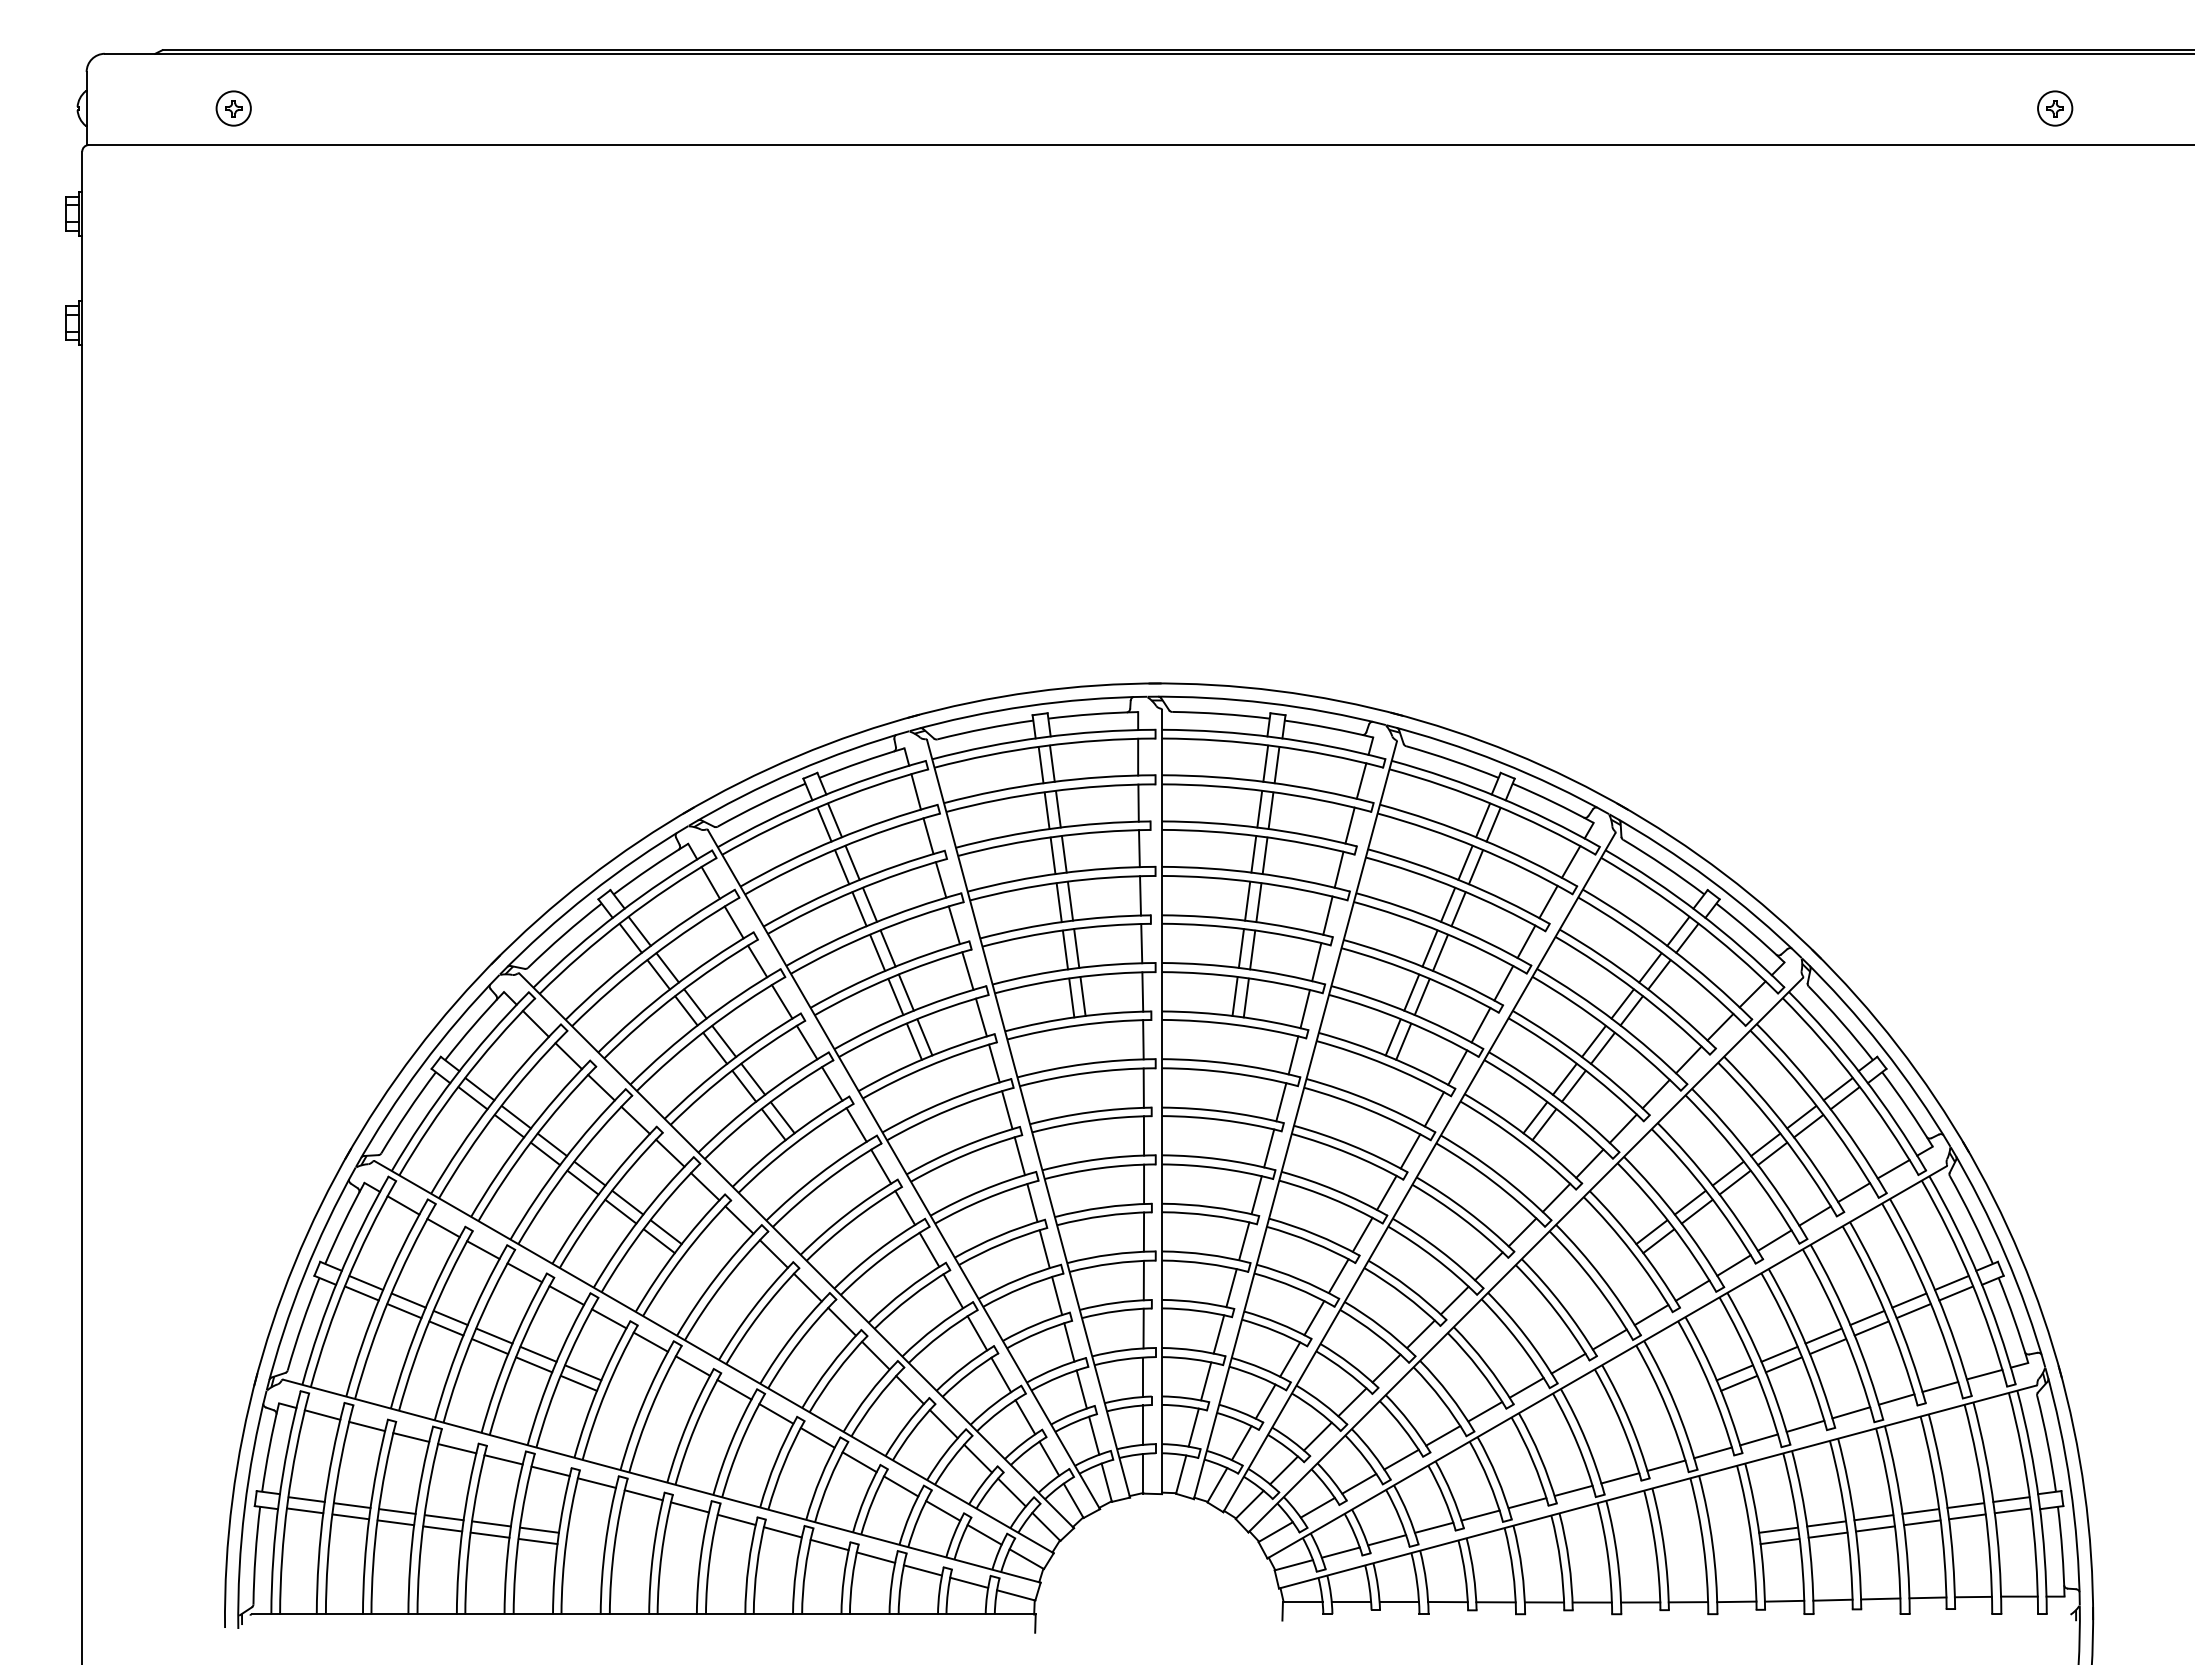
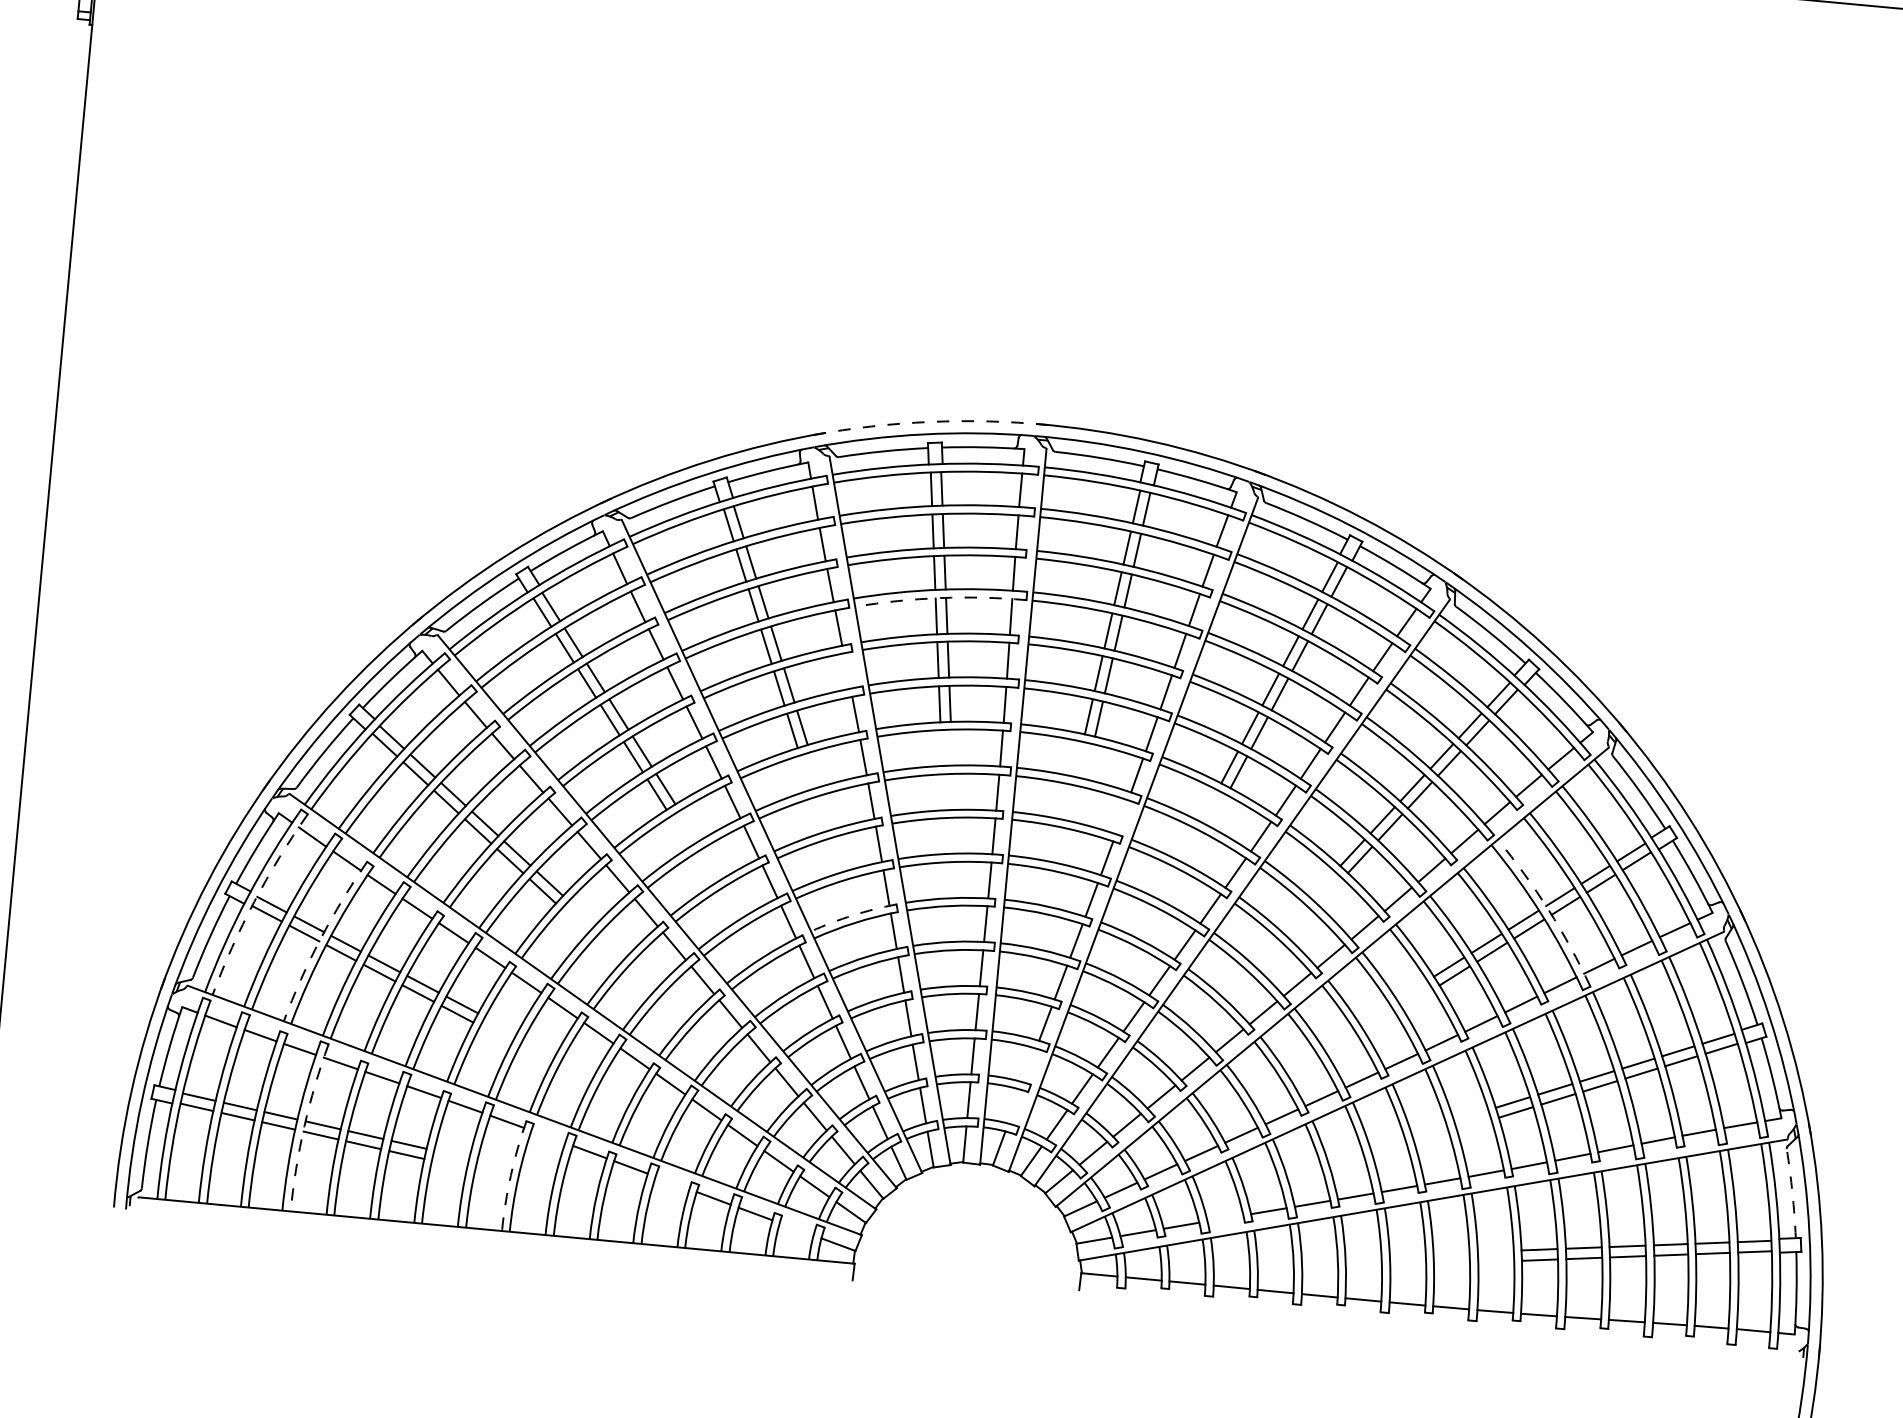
arc: (1033, 691) -> (930, 421), solid -> dashed
arc: (1062, 882) -> (941, 598), solid -> dashed
line: (967, 970) -> (846, 670), removed
line: (1281, 1102) -> (1122, 817), removed
arc: (1754, 1160) -> (1548, 910), solid -> dashed
arc: (998, 1236) -> (852, 915), solid -> dashed
arc: (346, 1281) -> (254, 901), solid -> dashed
arc: (422, 1315) -> (320, 939), solid -> dashed
line: (1206, 1381) -> (1030, 1065), removed
line: (1193, 1427) -> (1014, 1106), removed
arc: (2047, 1443) -> (1792, 1193), solid -> dashed
line: (689, 1507) -> (547, 1136), removed
arc: (423, 1520) -> (304, 1126), solid -> dashed
line: (1433, 1527) -> (1224, 1218), removed
line: (829, 1544) -> (672, 1182), removed
arc: (653, 1553) -> (511, 1175), solid -> dashed
line: (969, 1582) -> (796, 1228), removed

